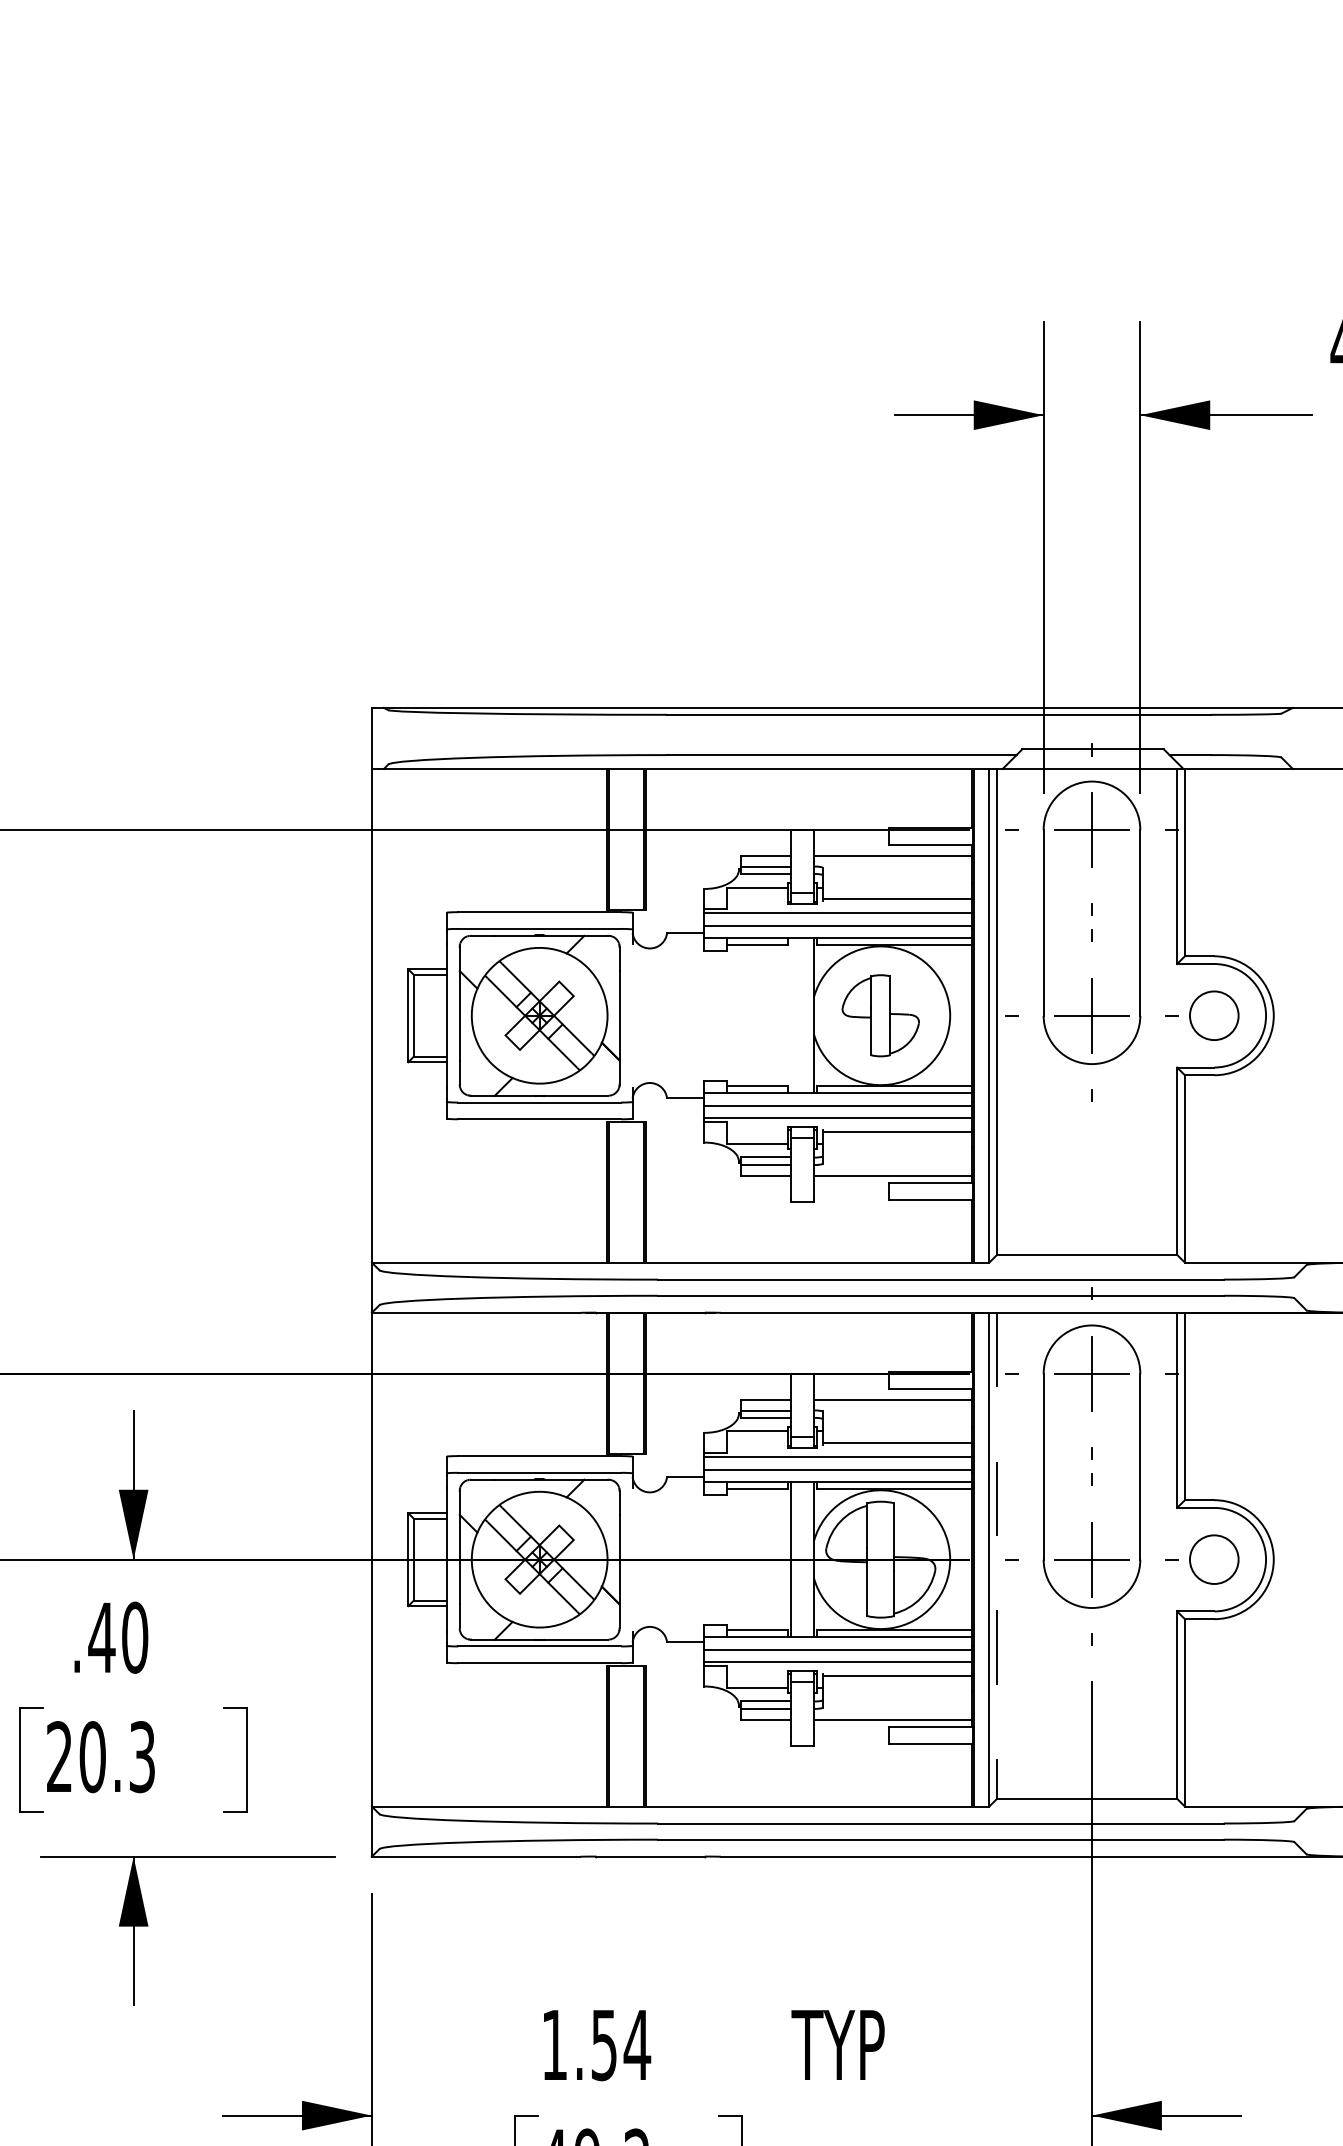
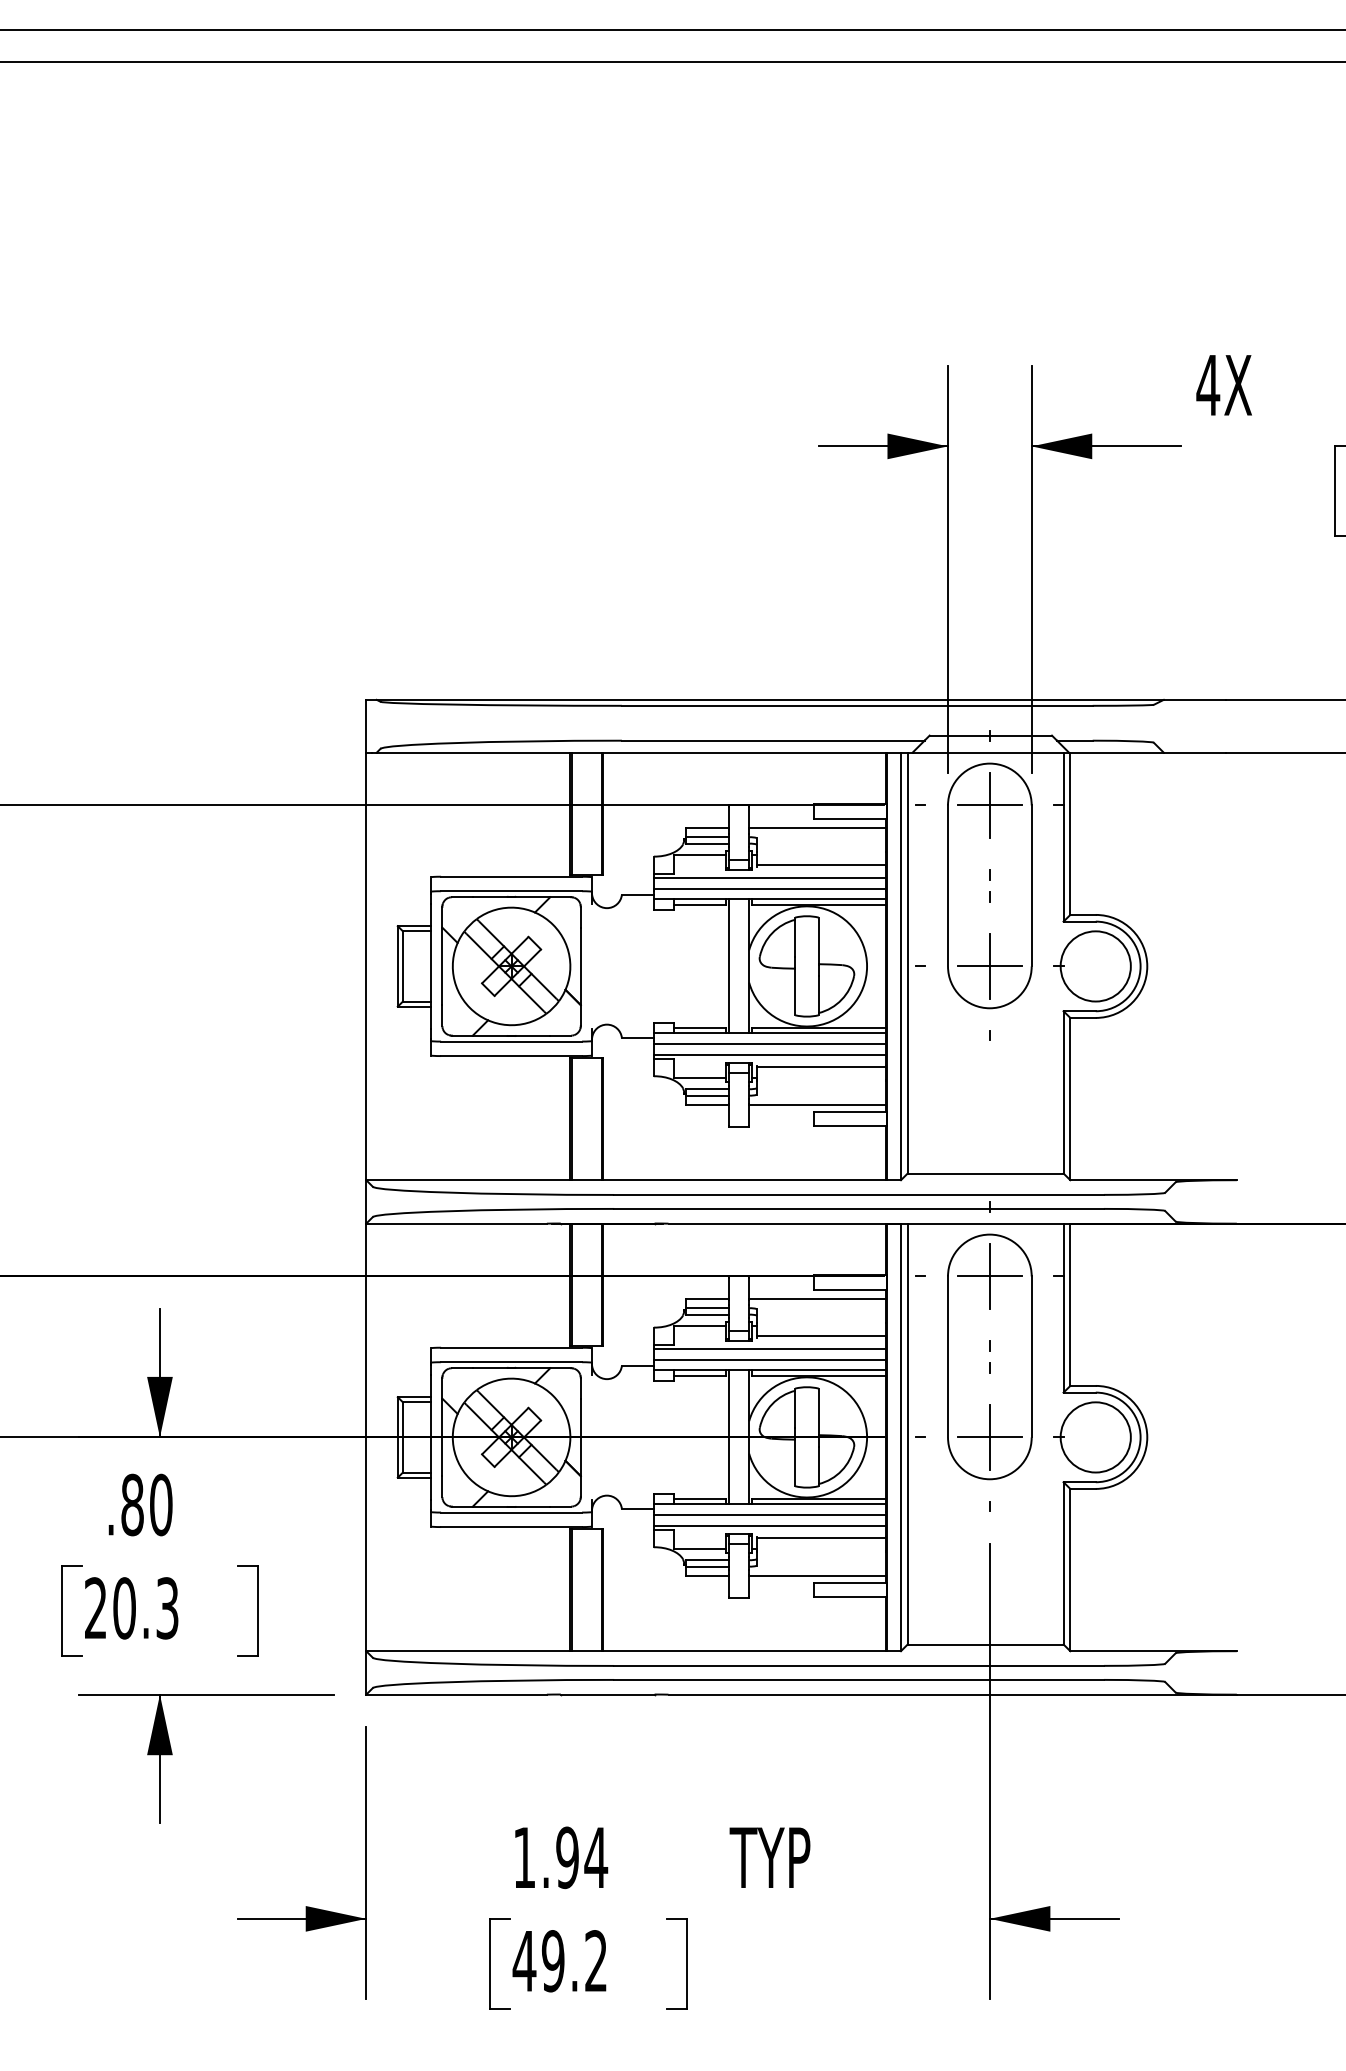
line: (791, 1015) -> (729, 966), added
part: (880, 1015) -> (806, 966), size x1.43
circle: (1213, 1015) -> (1095, 966), size x1.67
line: (996, 1556) -> (907, 1434), dashed -> solid
circle: (1213, 1559) -> (1095, 1437), size x1.67
text: (101, 1637) -> (132, 1504), .40 -> .80
text: (604, 2044) -> (567, 1857), 1.54 -> 1.94

